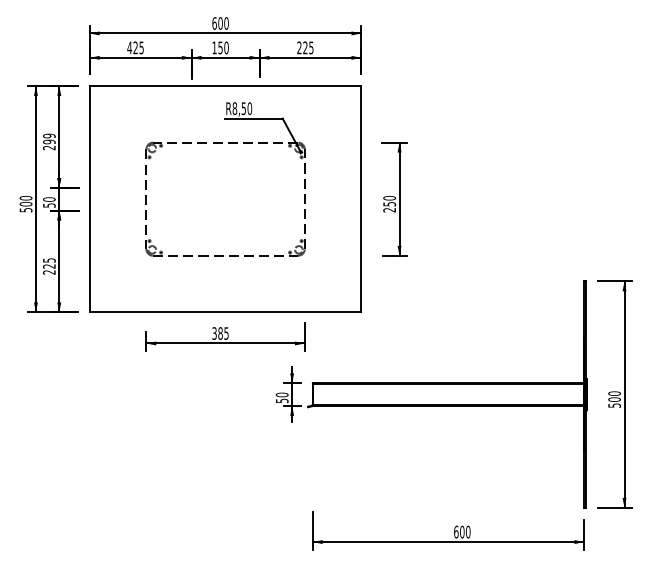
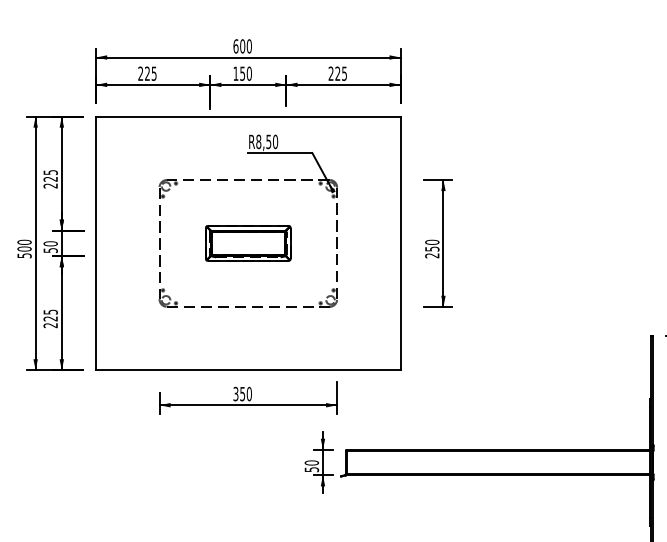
text: (129, 47) -> (140, 73), 425 -> 225
text: (49, 138) -> (50, 175), 299 -> 225
part: (225, 198) -> (248, 242), added
text: (223, 333) -> (245, 394), 385 -> 350

